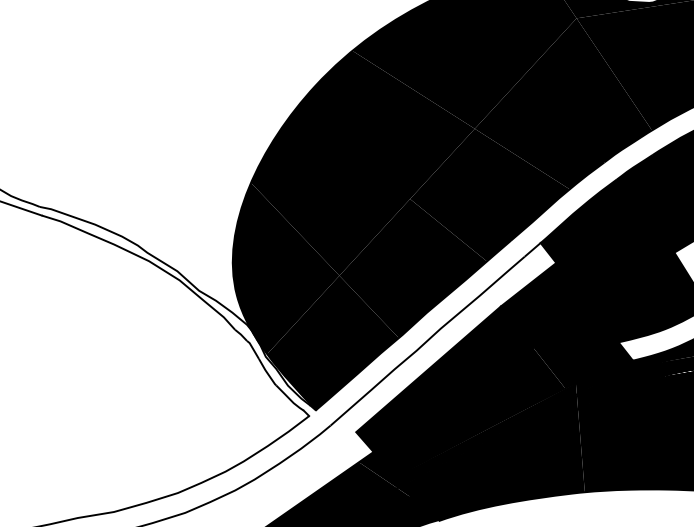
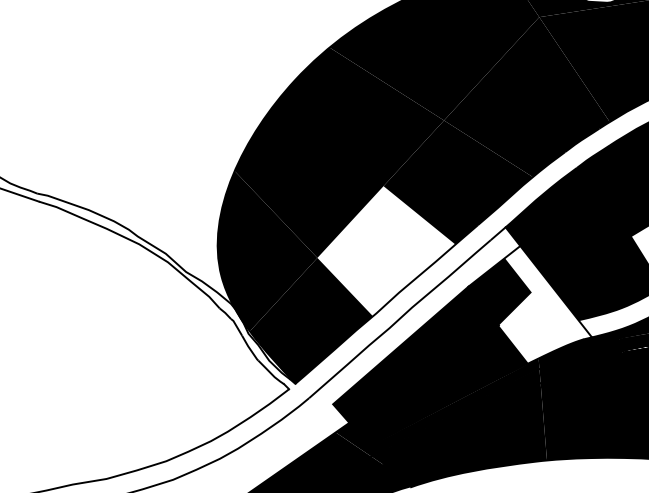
fill: (413, 268) -> (386, 251), removed
fill: (566, 325) -> (529, 304), removed

